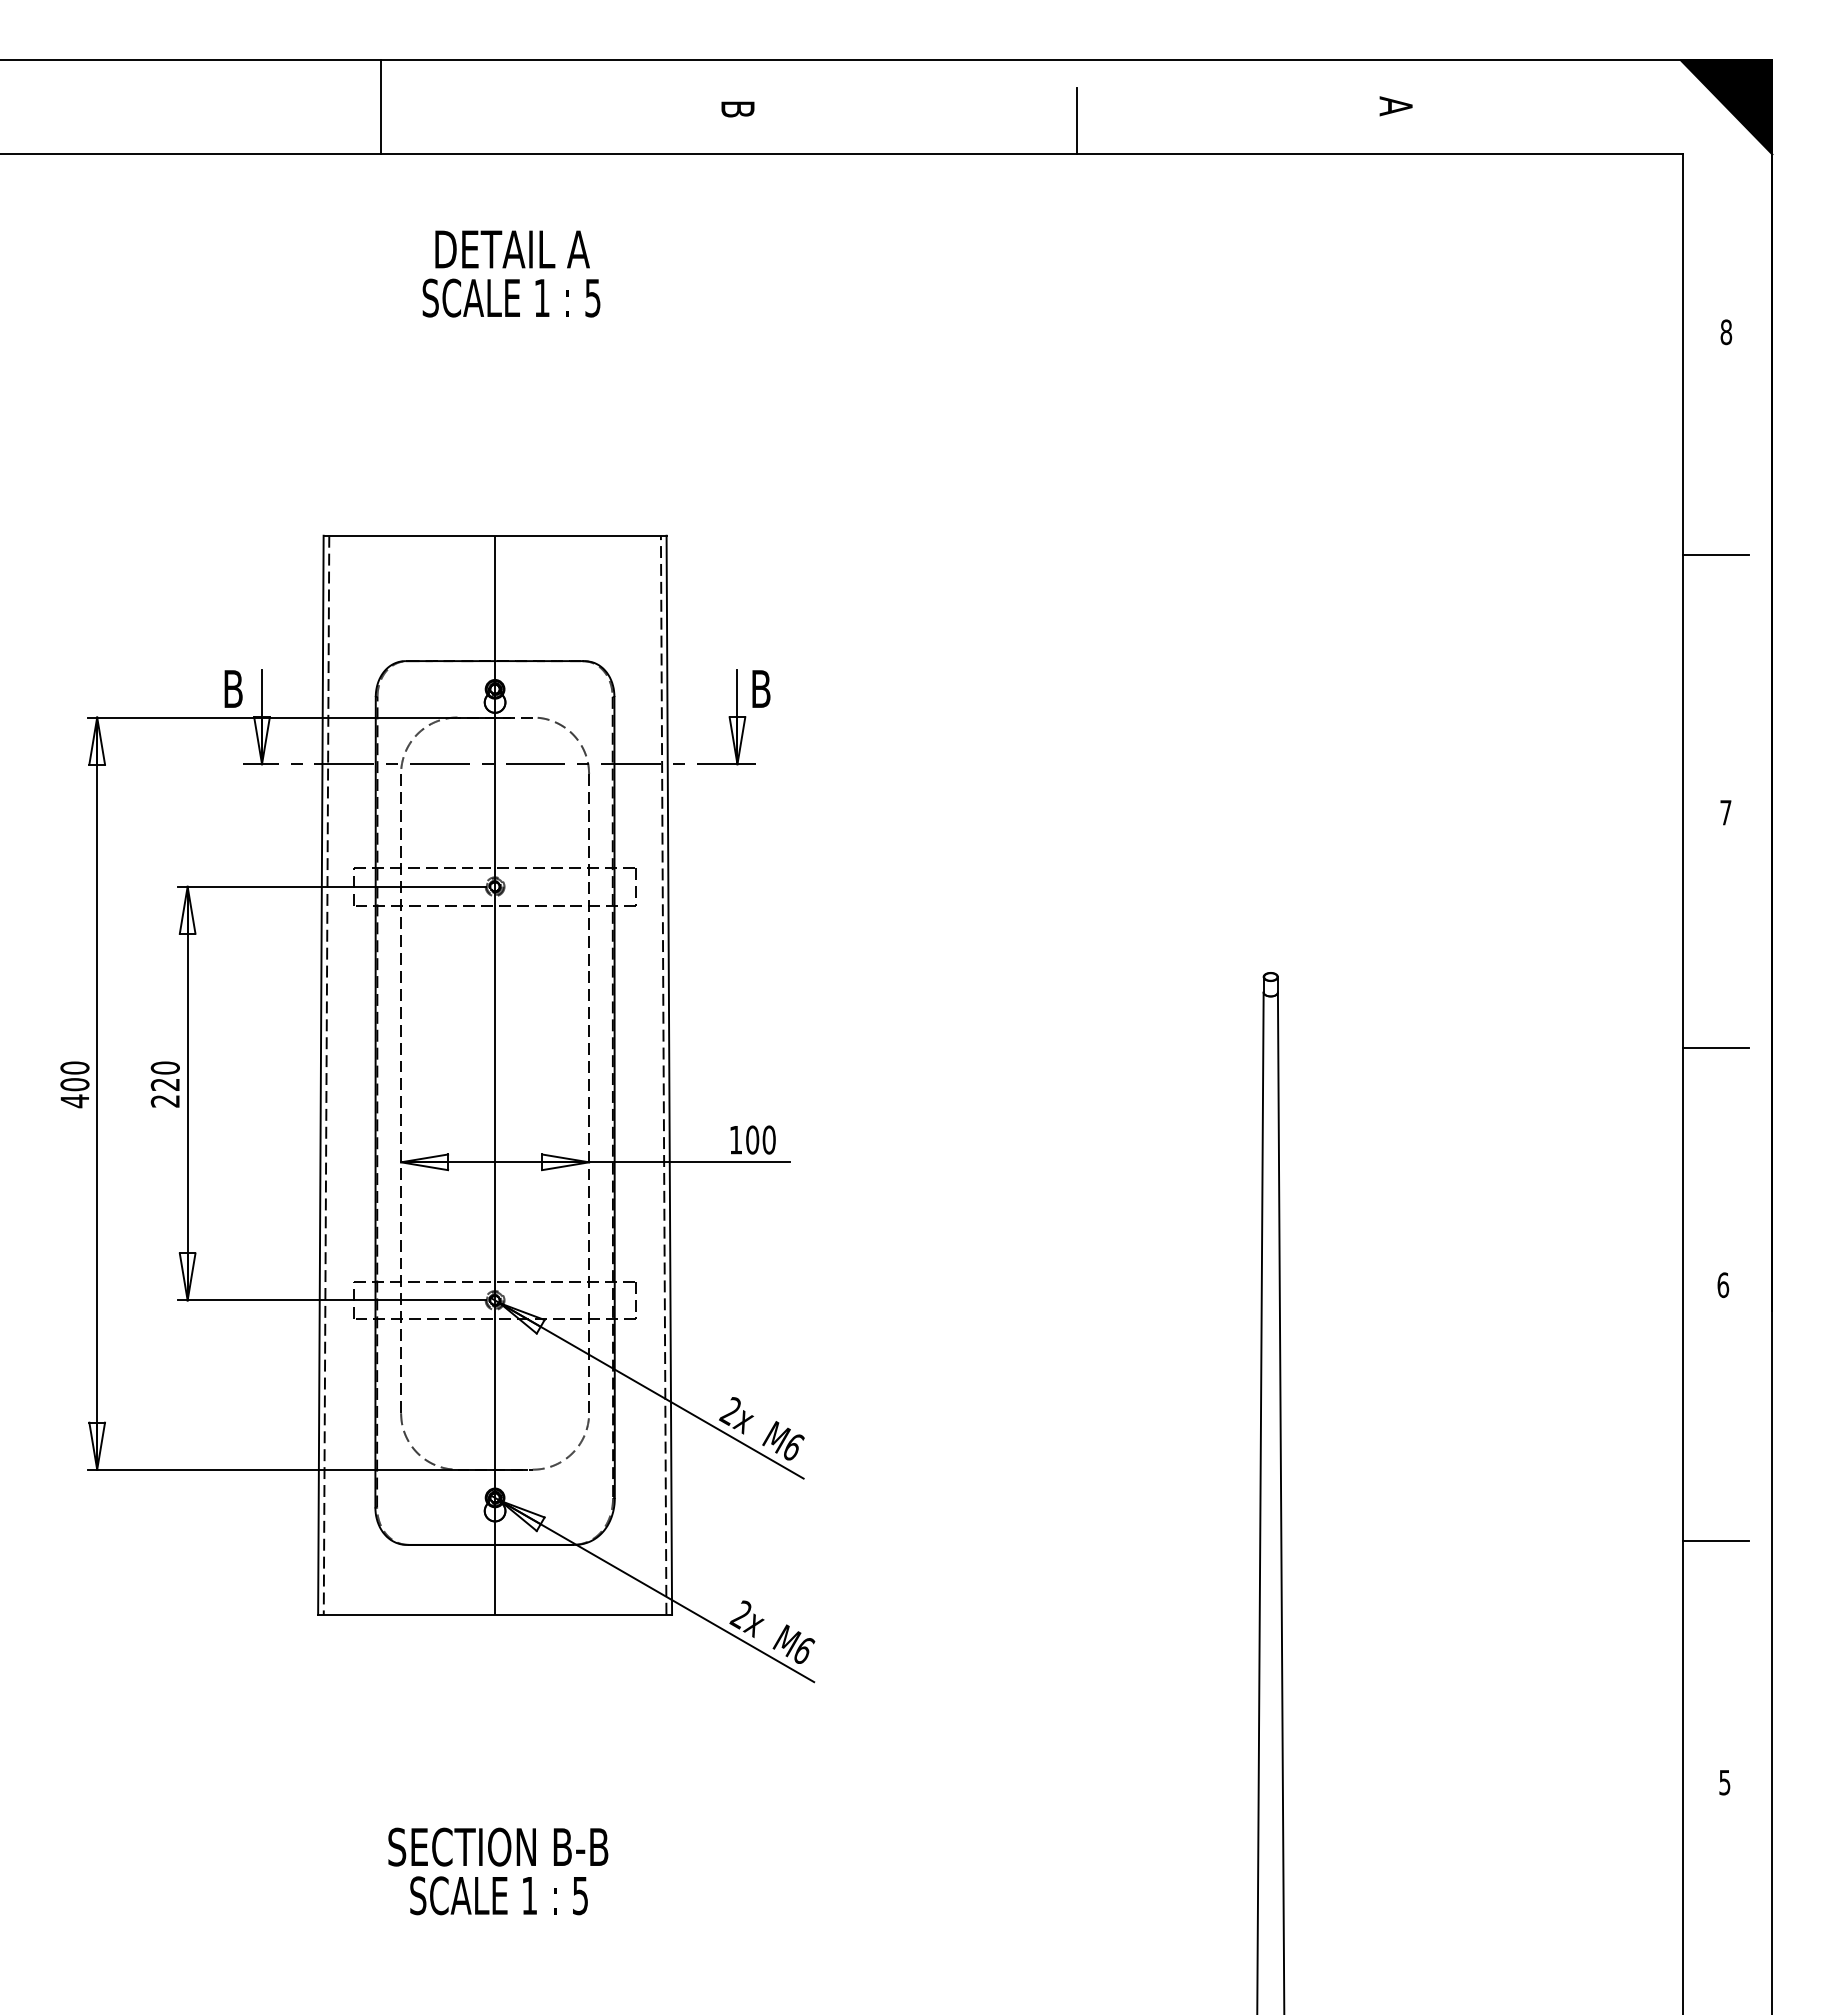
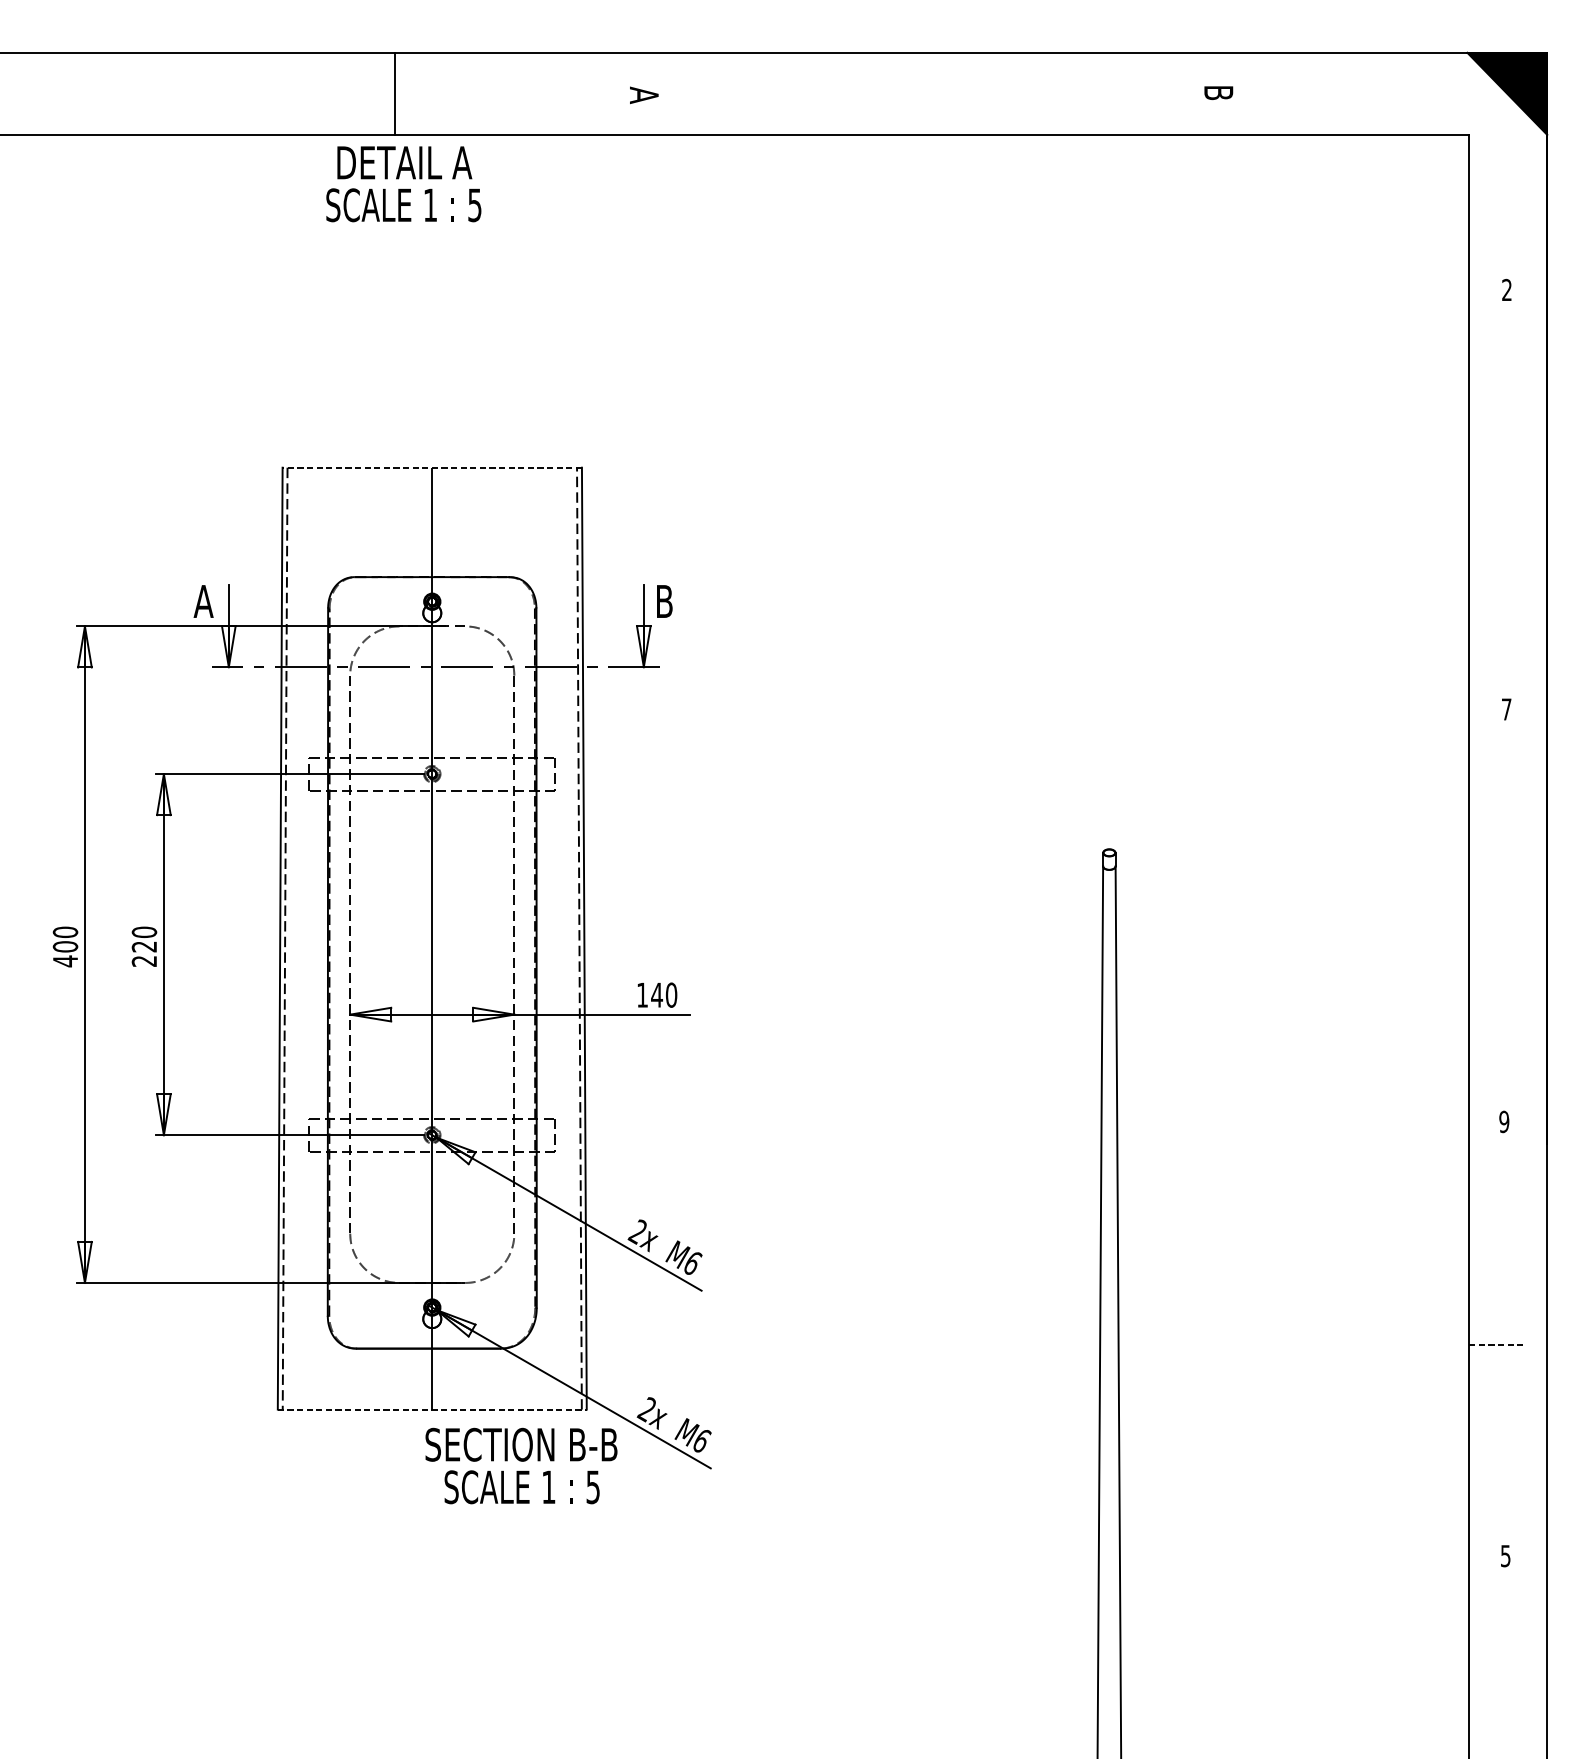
text: (1395, 106) -> (1218, 93), A -> B
line: (380, 107) -> (394, 93), moved
text: (737, 109) -> (643, 95), B -> A
line: (1076, 121) -> (939, 106), removed
text: (511, 273) -> (403, 183), moved
text: (1726, 332) -> (1507, 290), 8 -> 2
line: (494, 535) -> (431, 467), solid -> dashed
line: (1715, 555) -> (1497, 484), removed
text: (232, 688) -> (203, 601), B -> A
line: (1715, 1048) -> (1497, 915), removed
text: (752, 1139) -> (656, 994), 100 -> 140
text: (1723, 1285) -> (1504, 1122), 6 -> 9
line: (1715, 1540) -> (1497, 1344), solid -> dashed
line: (495, 1614) -> (432, 1409), solid -> dashed
text: (498, 1871) -> (521, 1466), moved

